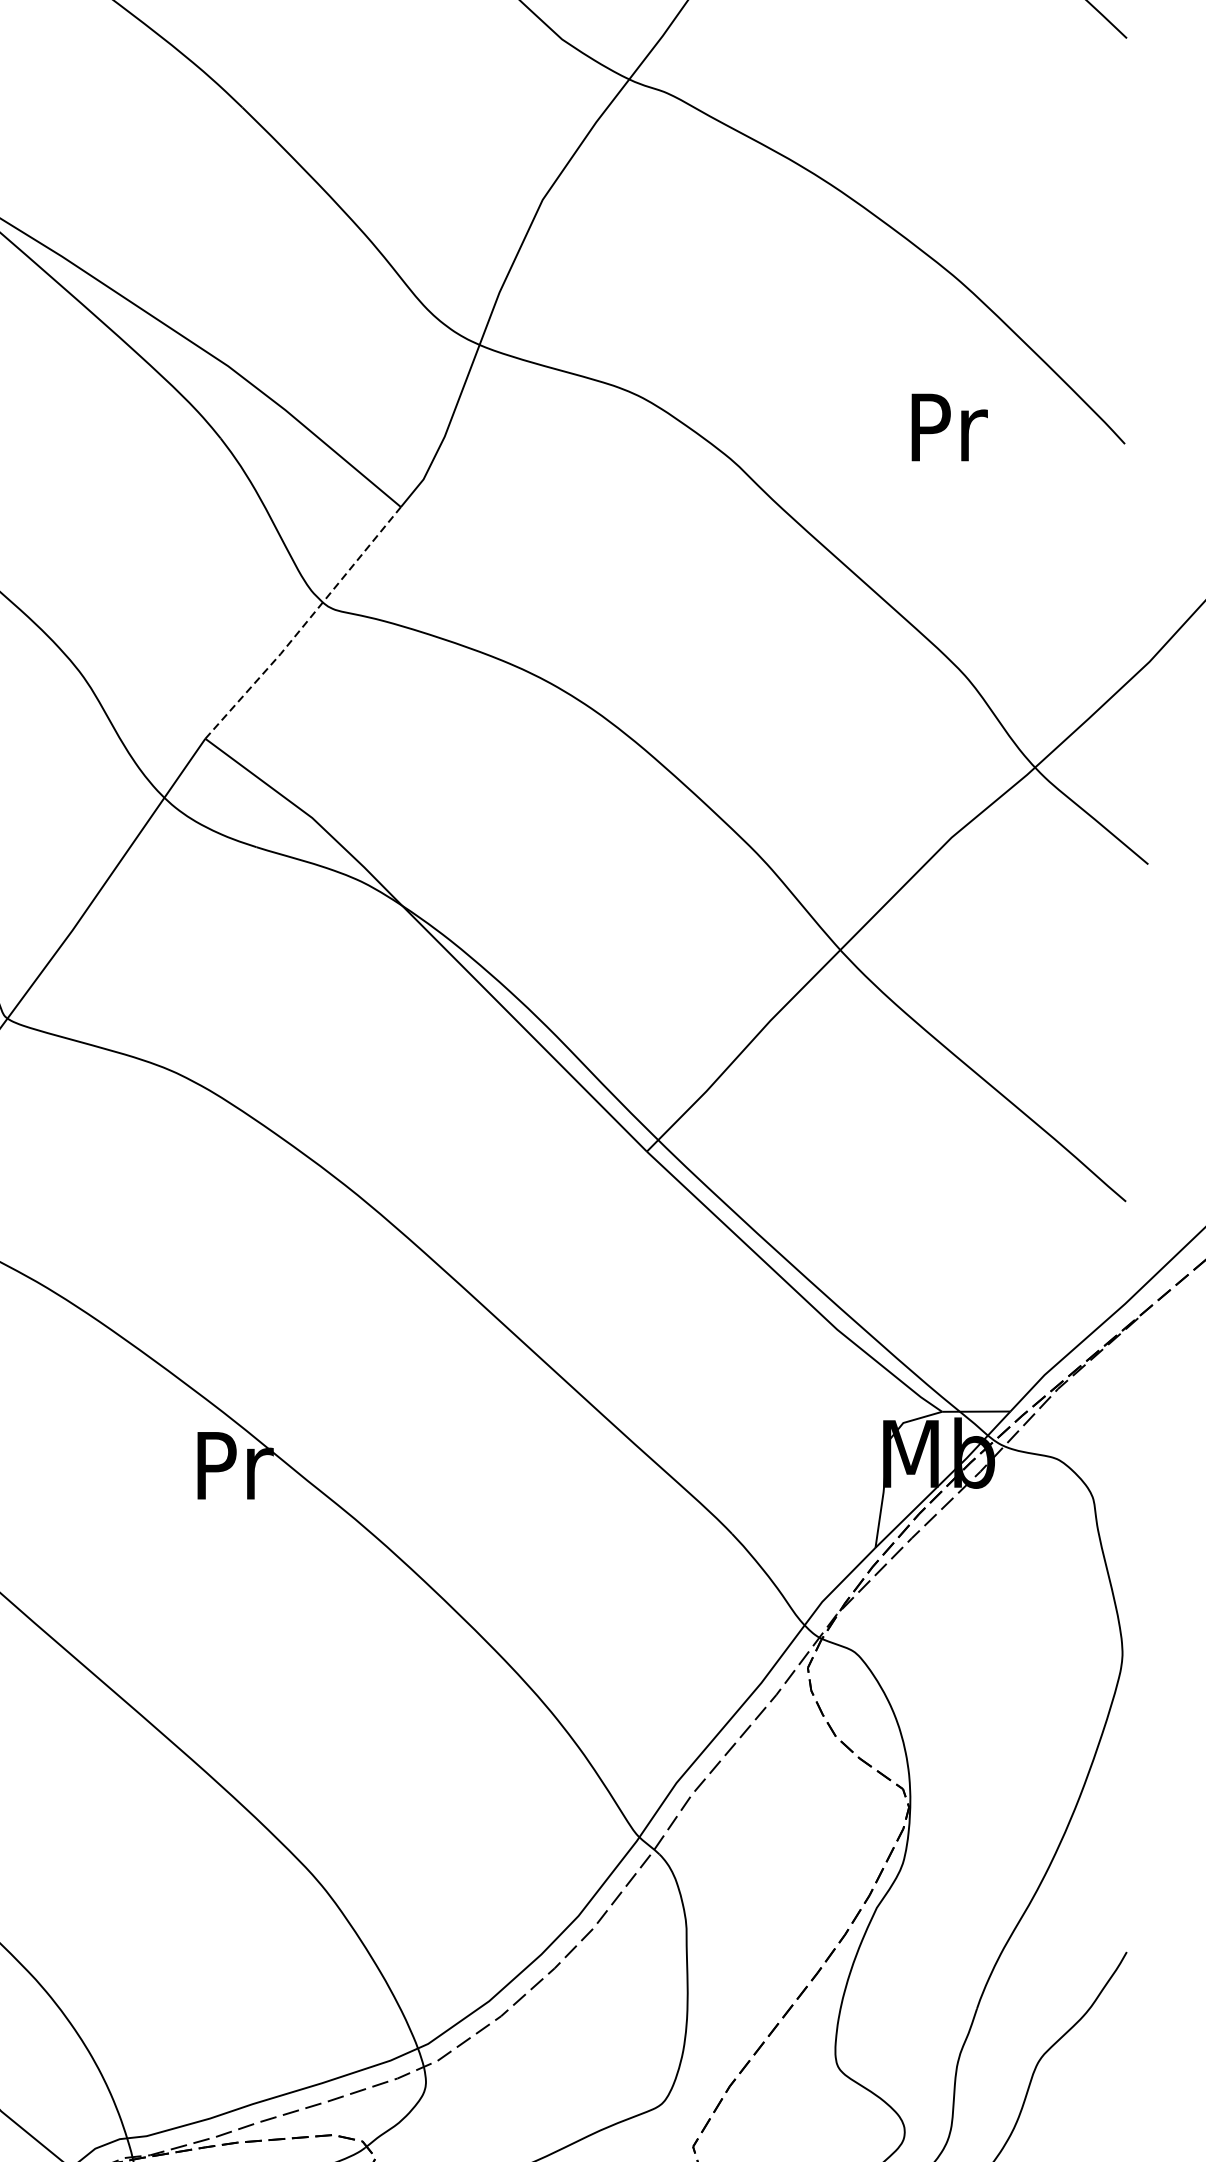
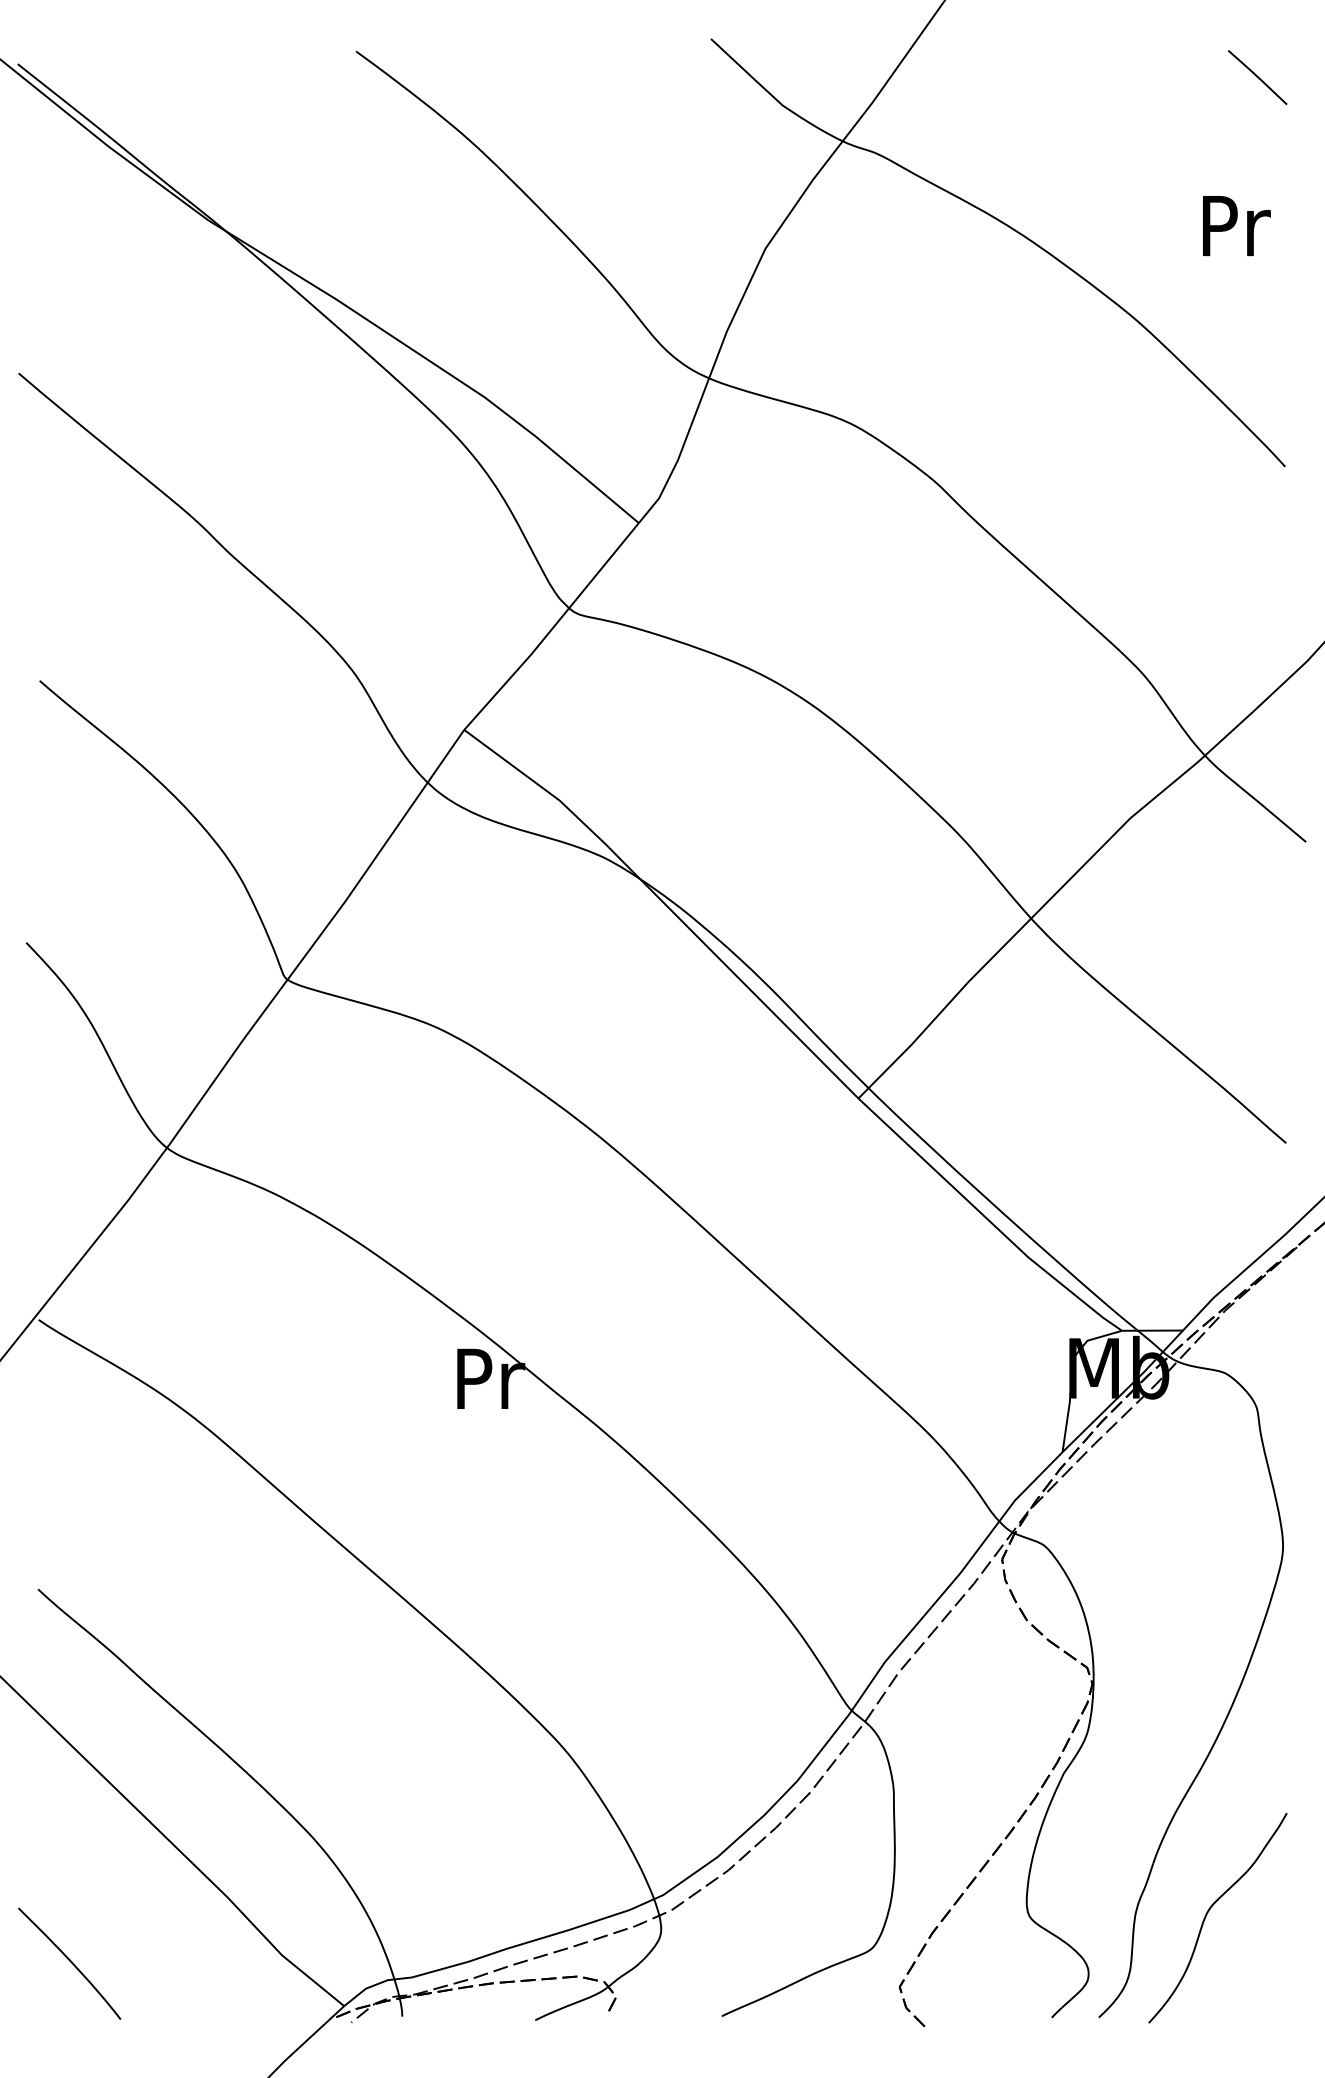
text: (949, 426) -> (1236, 225), moved
line: (304, 625) -> (552, 628), dashed -> solid

